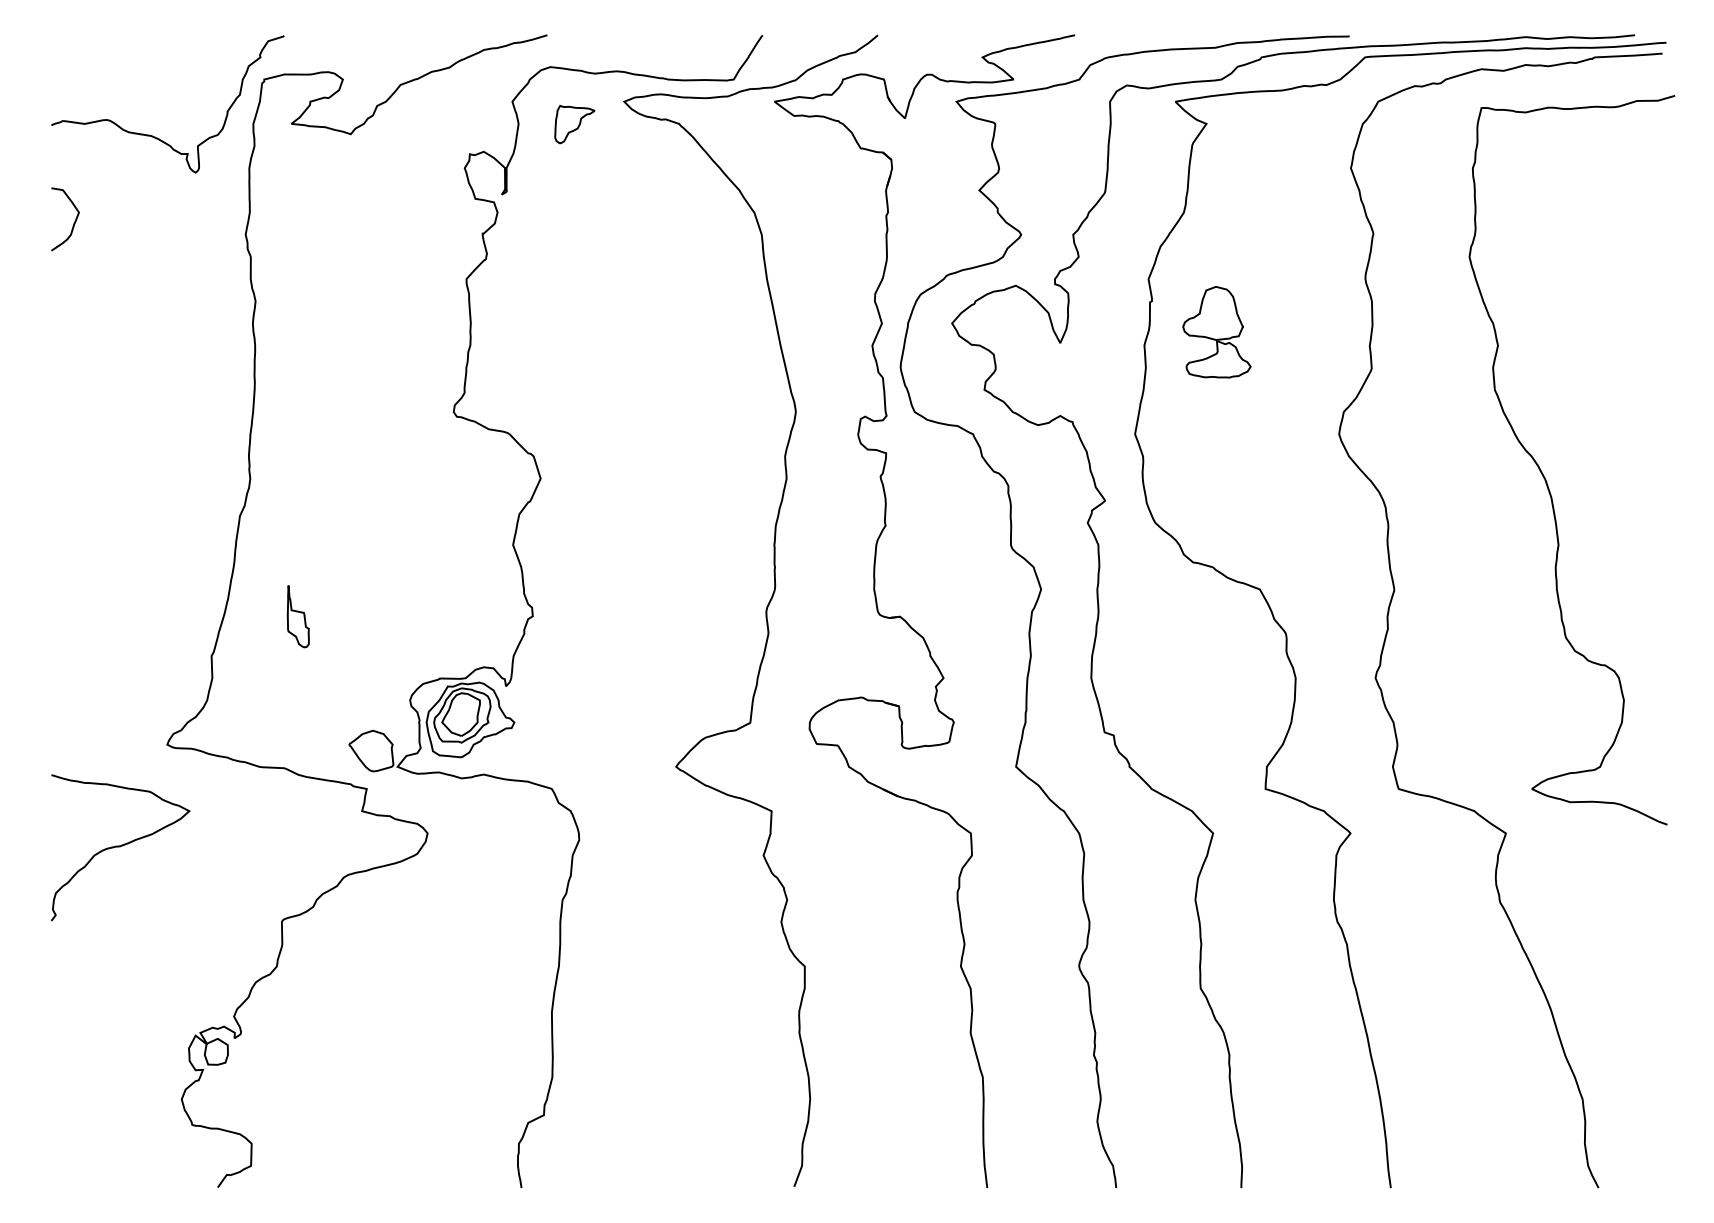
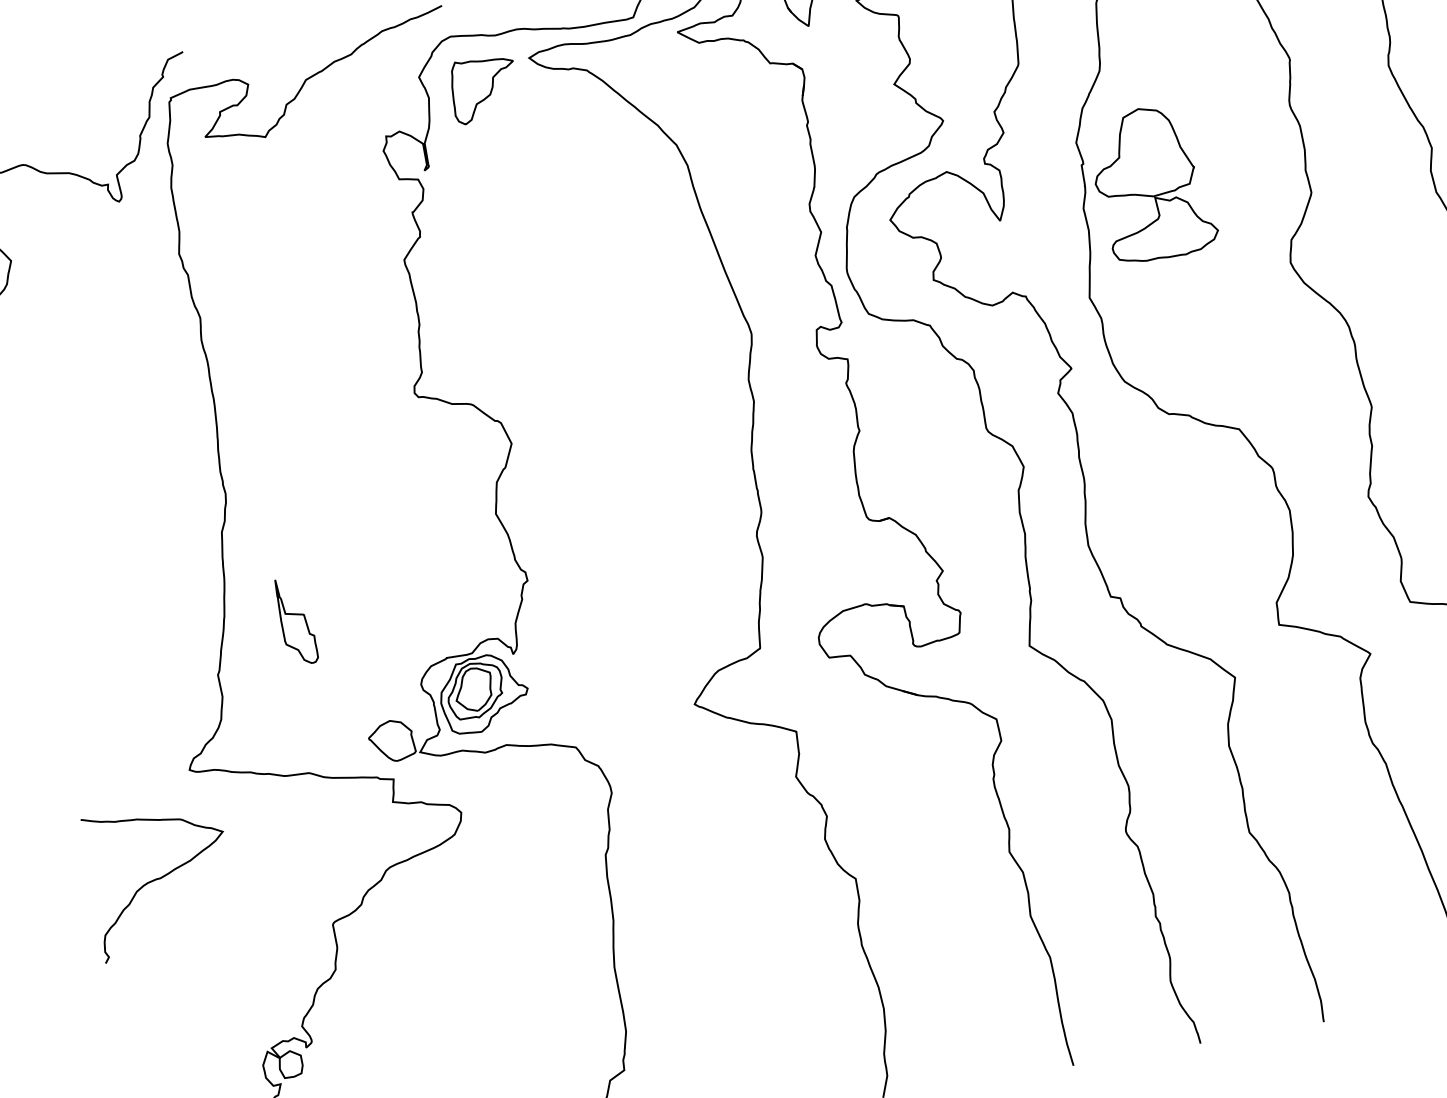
part: (574, 124) -> (484, 89), size x1.67
part: (1216, 331) -> (1152, 182), size x1.67
part: (298, 616) -> (296, 621), size x1.43

